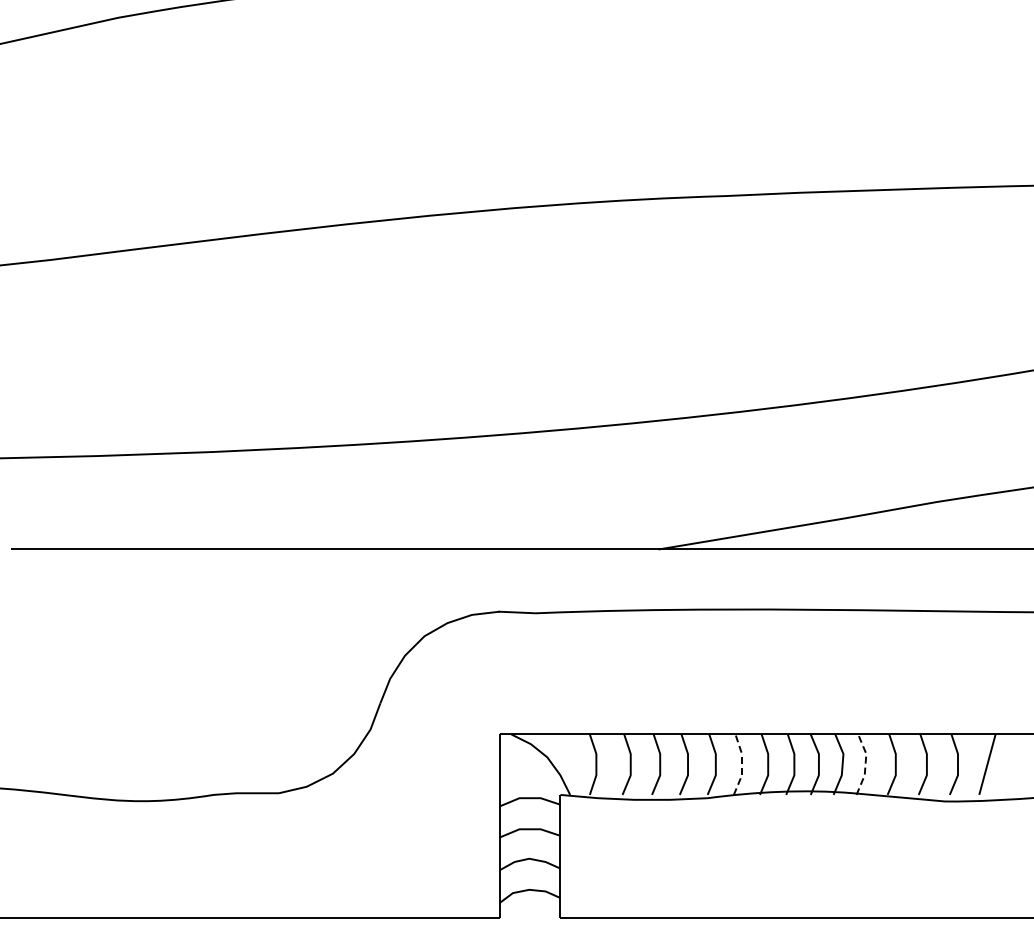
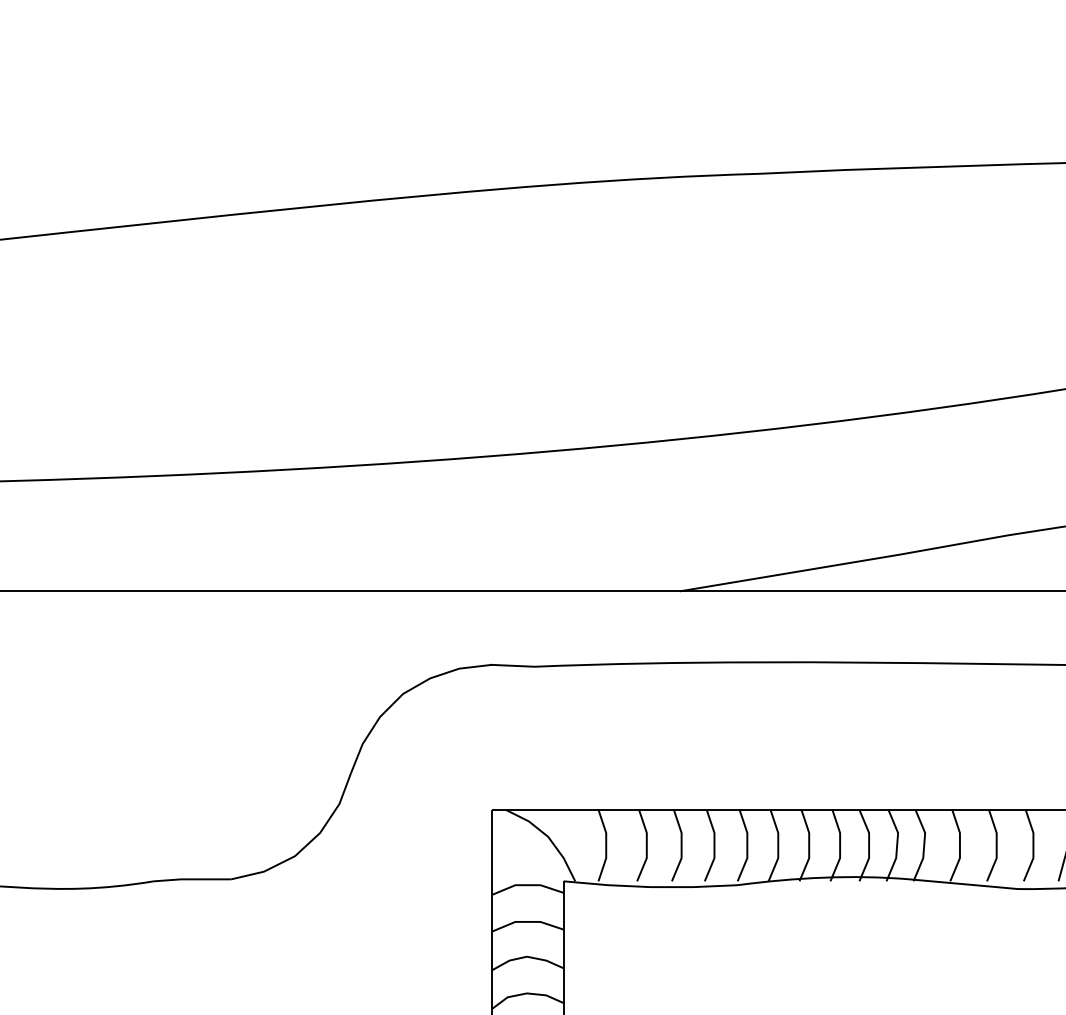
line: (742, 764) -> (778, 845), dashed -> solid
line: (865, 764) -> (924, 845), dashed -> solid

